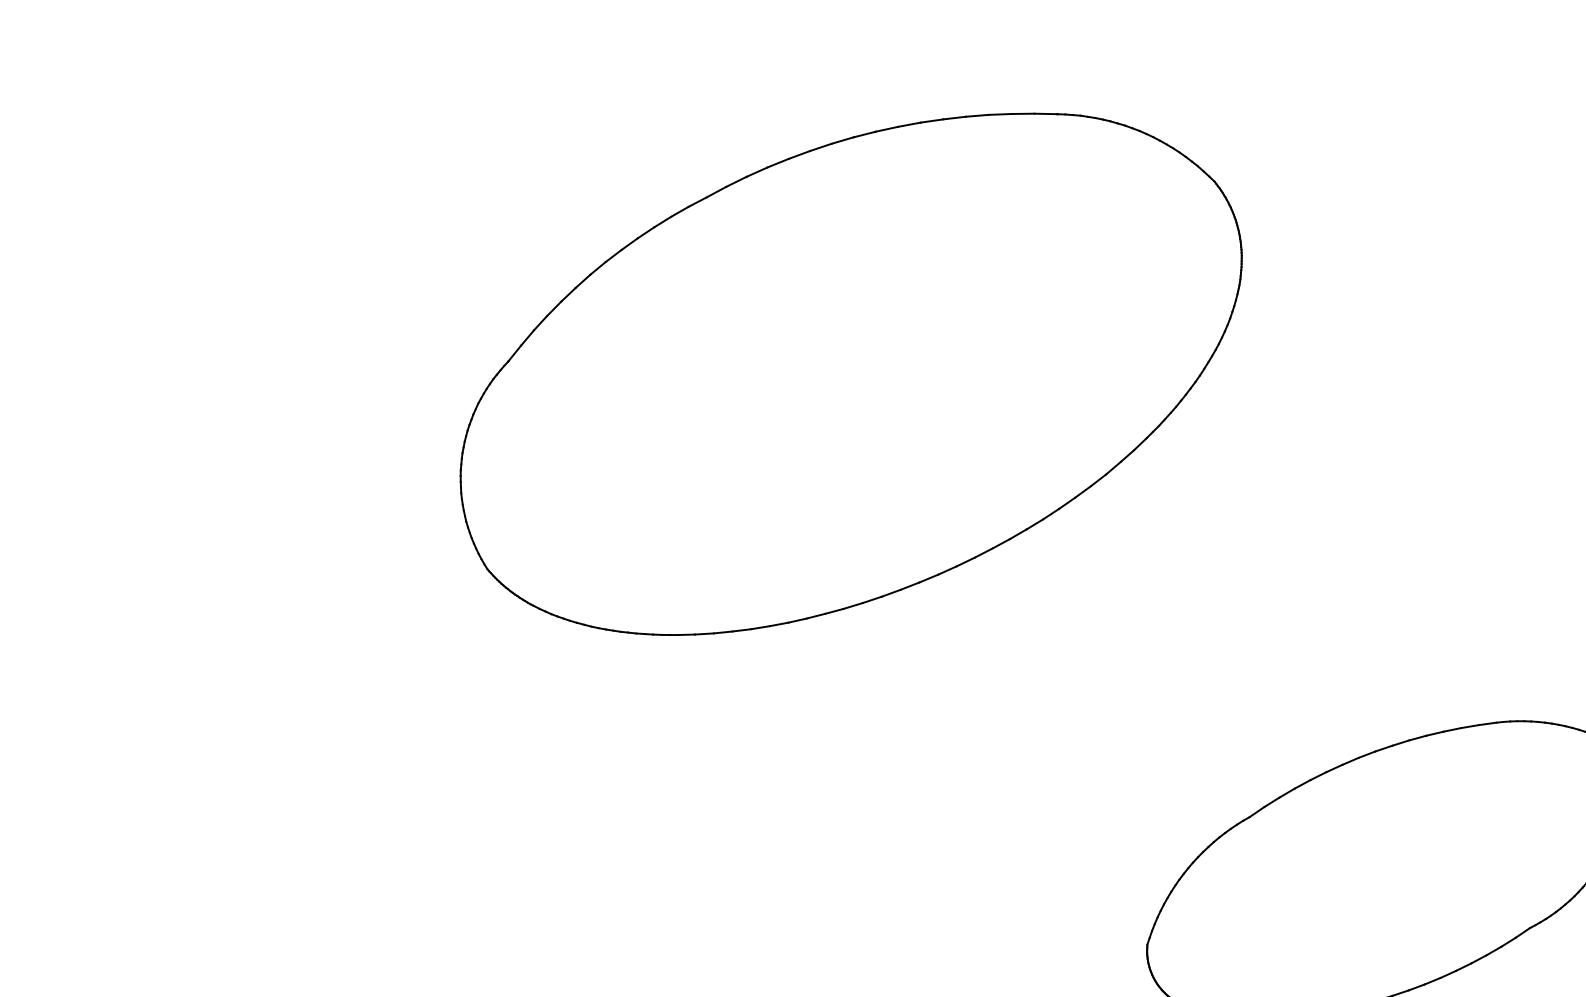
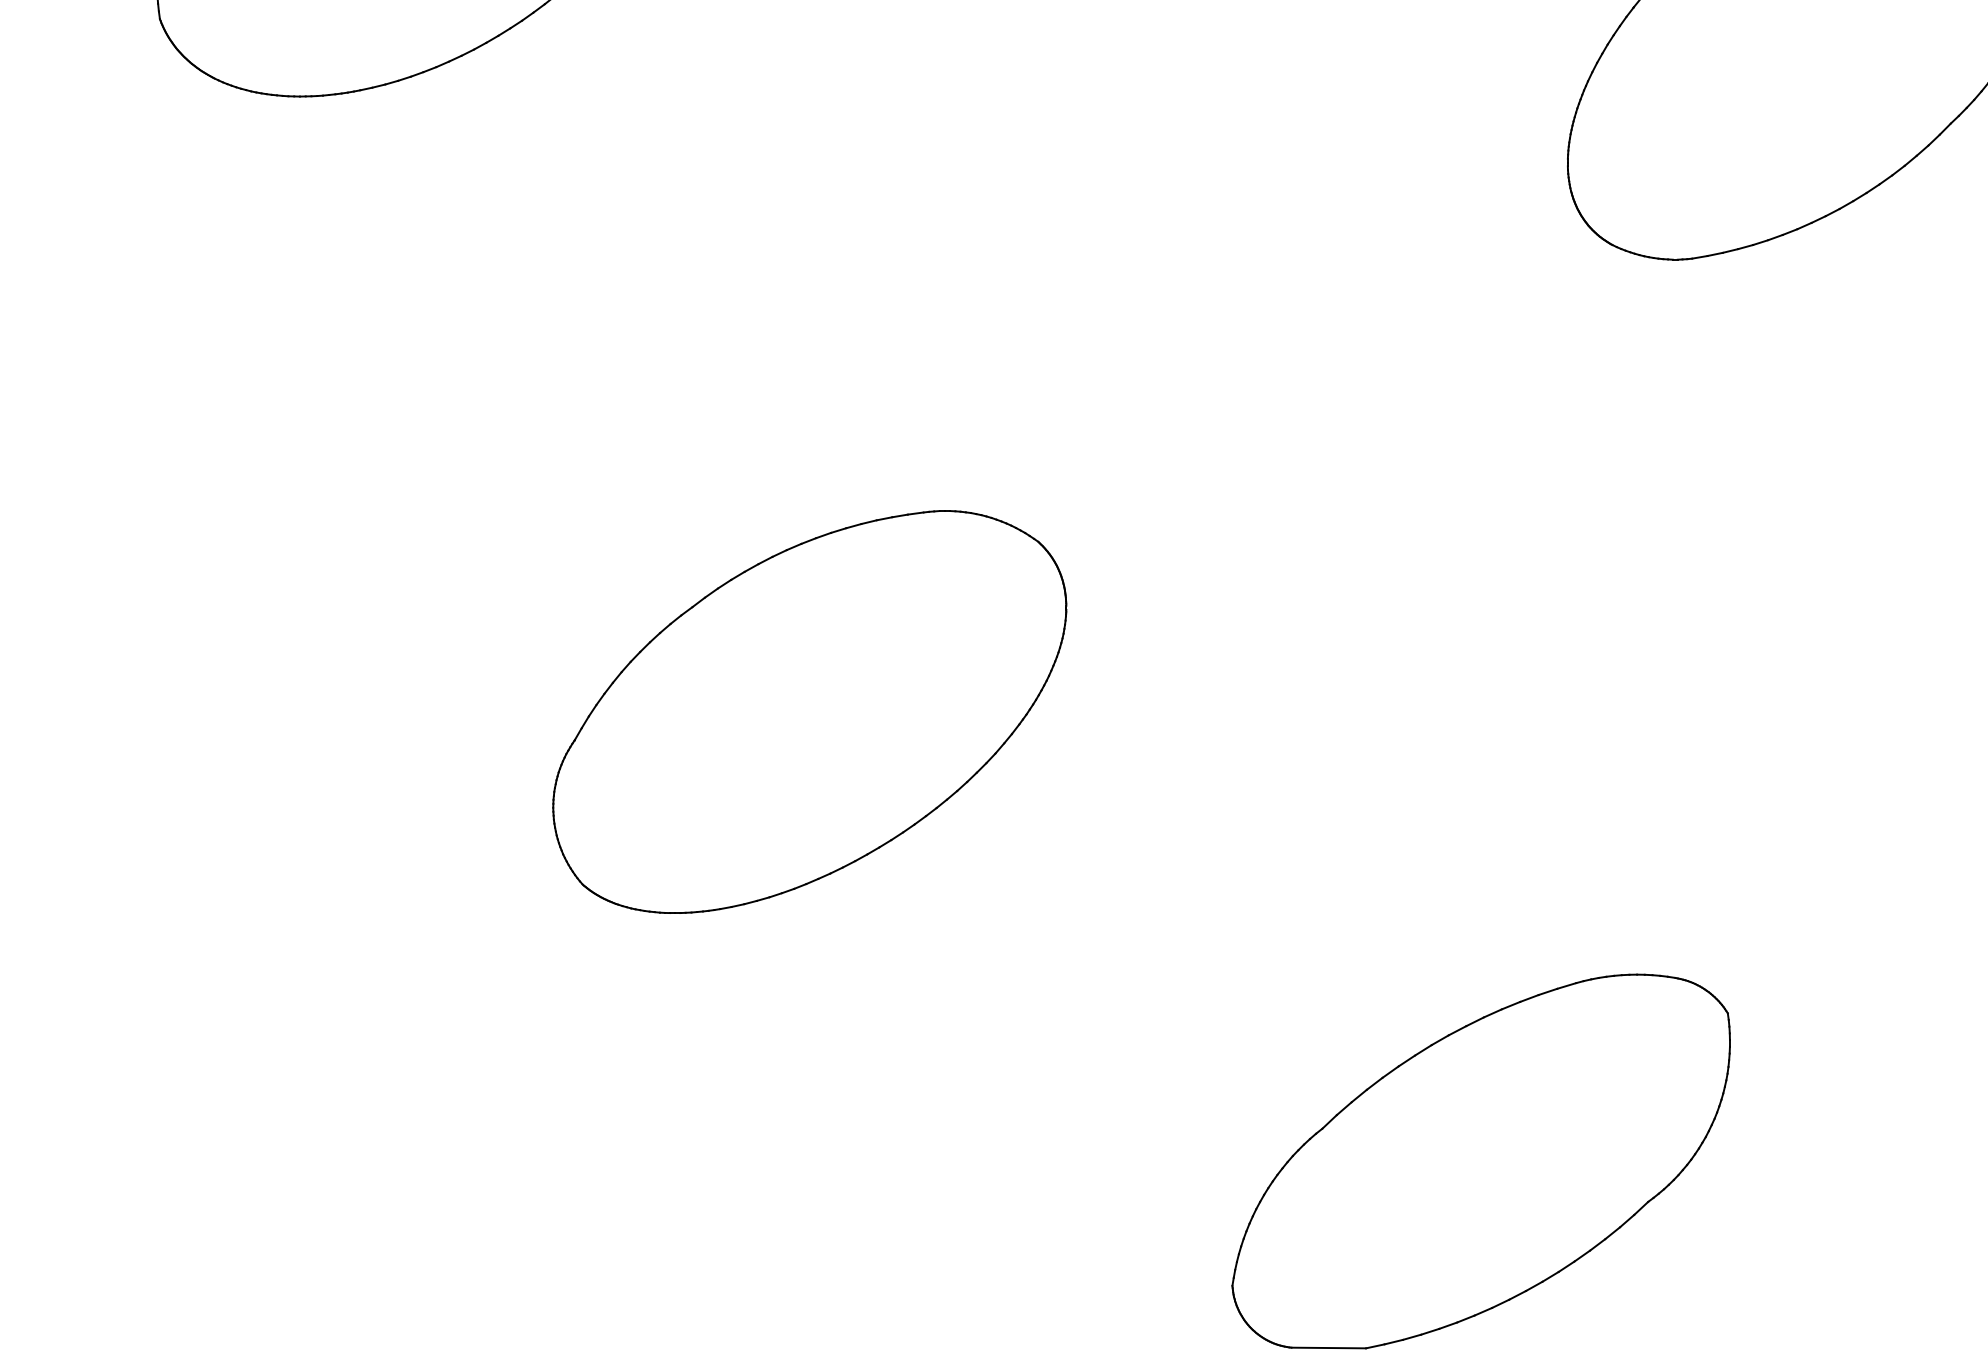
part: (850, 373) -> (809, 711), size x0.62

